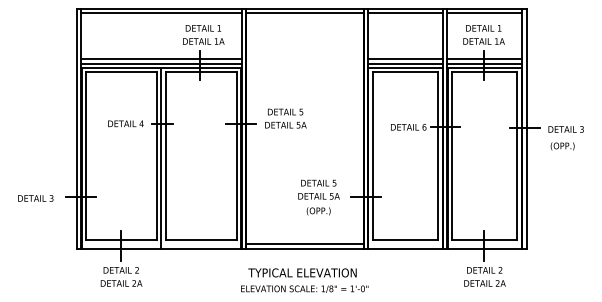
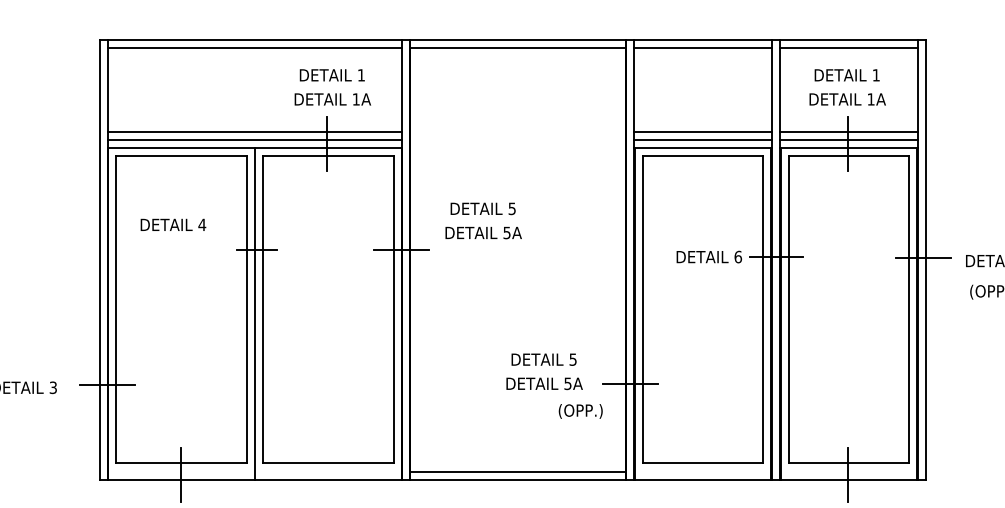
text: (285, 118) -> (482, 220), moved
text: (125, 123) -> (172, 224), moved
text: (318, 211) -> (580, 411), moved

